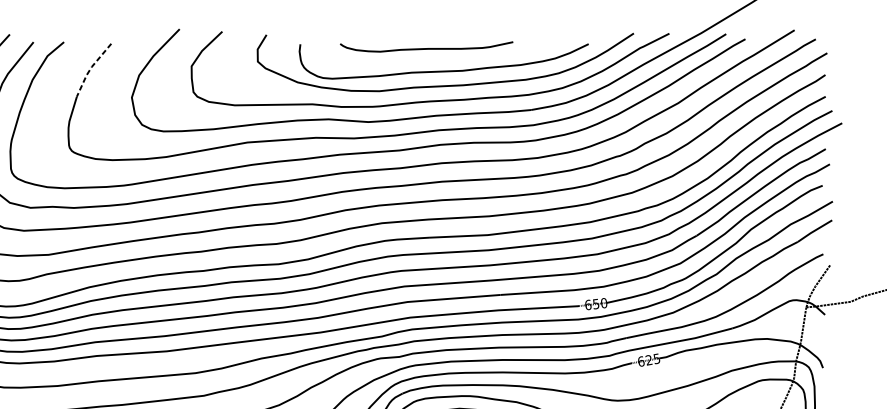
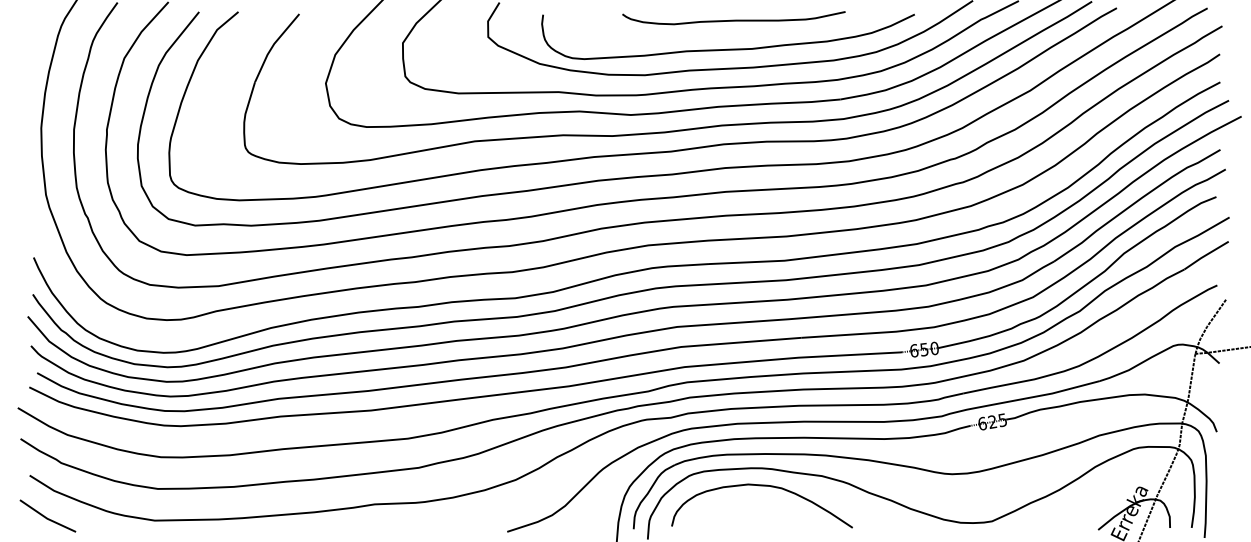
curve: (426, 48) -> (733, 19), moved
line: (90, 68) -> (272, 46), dashed -> solid

